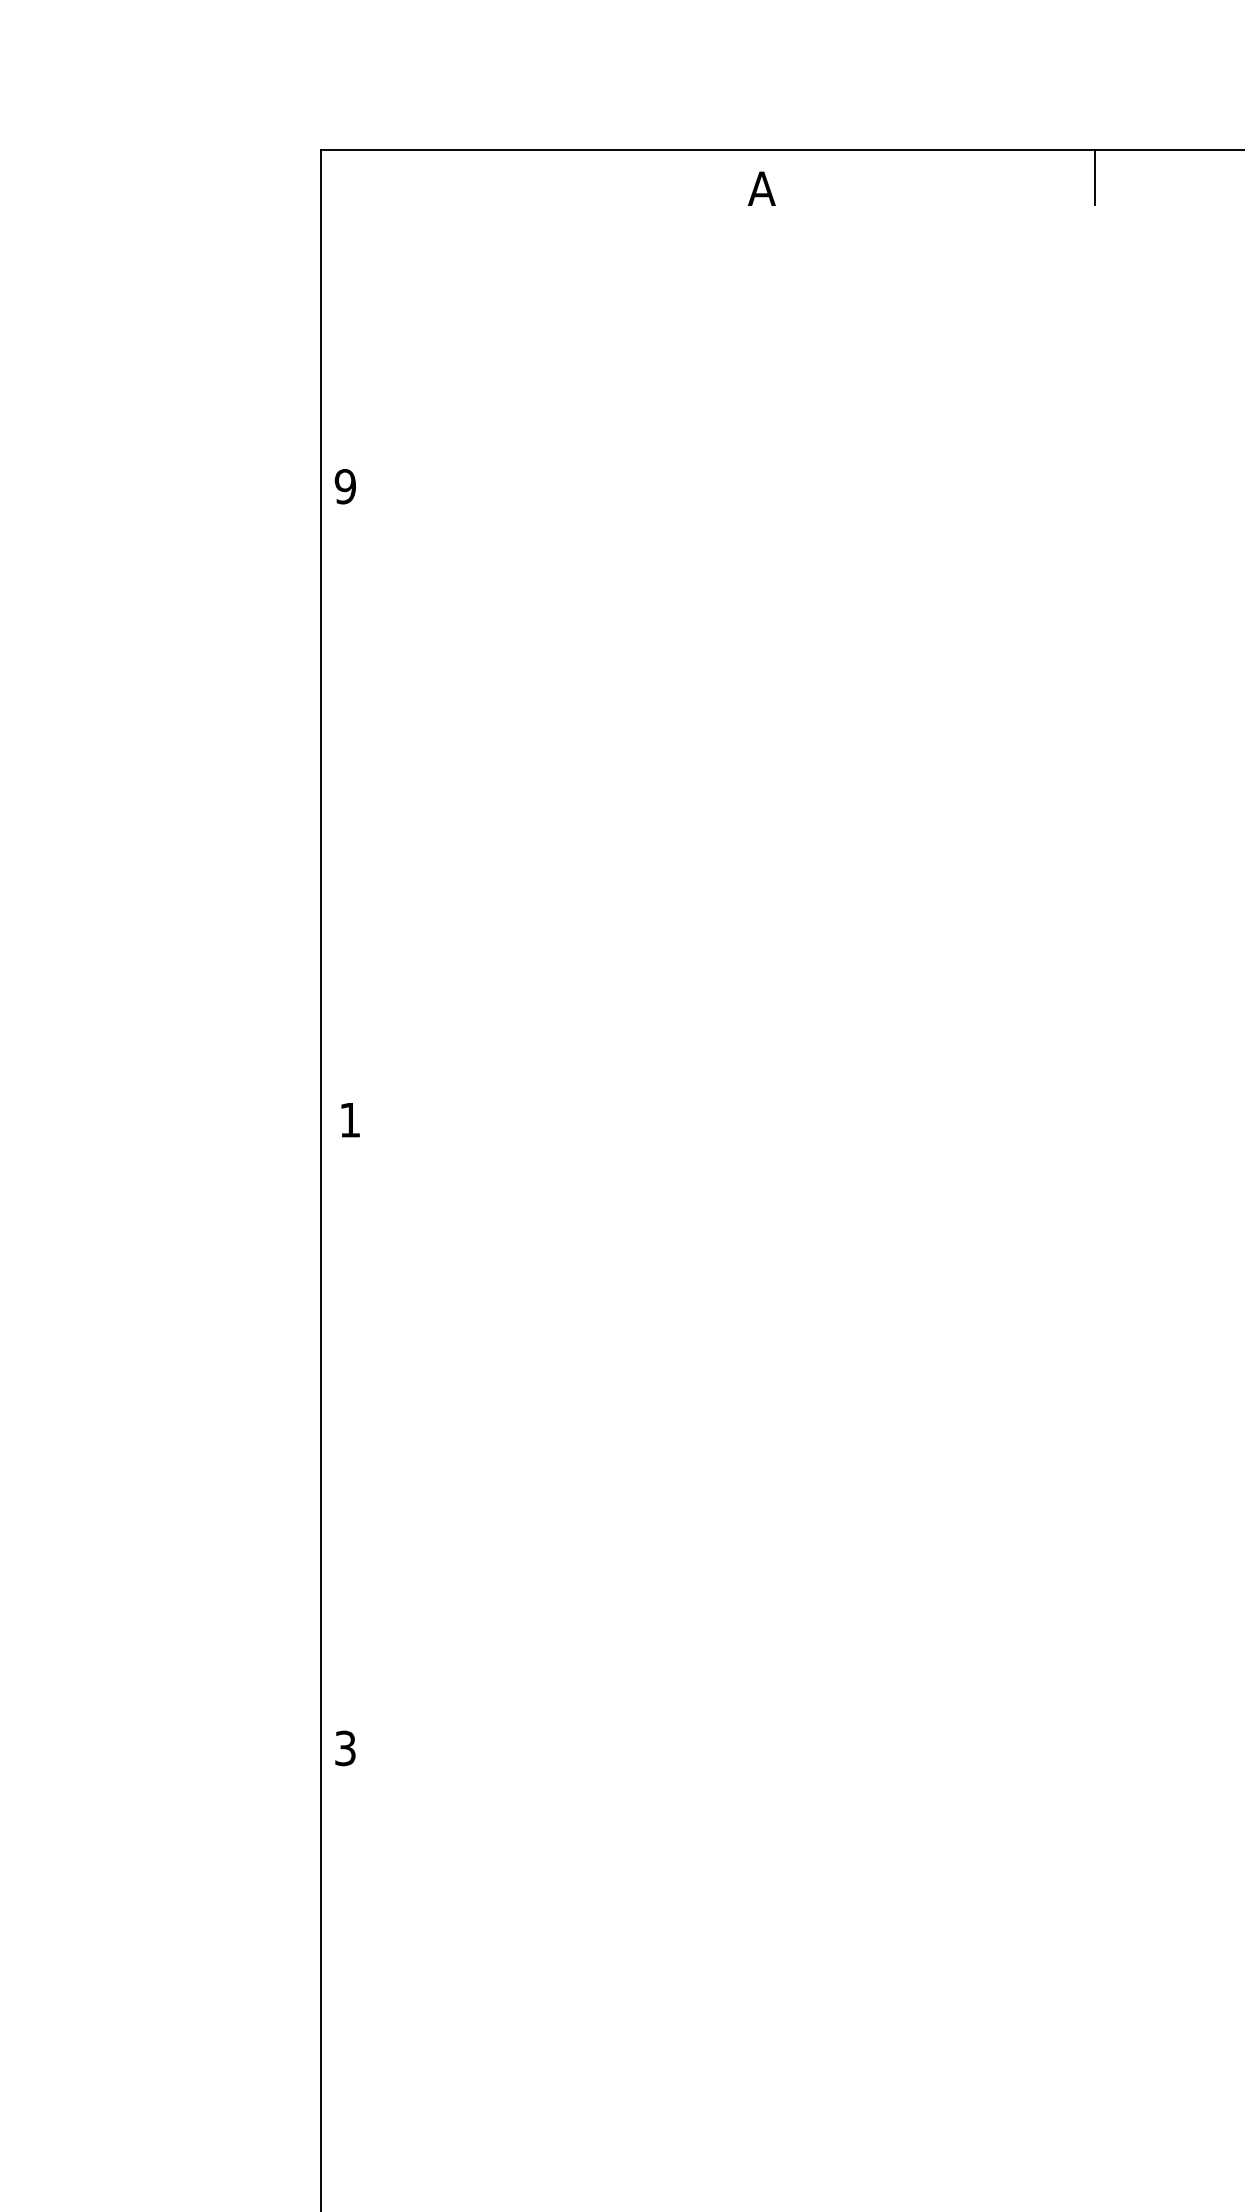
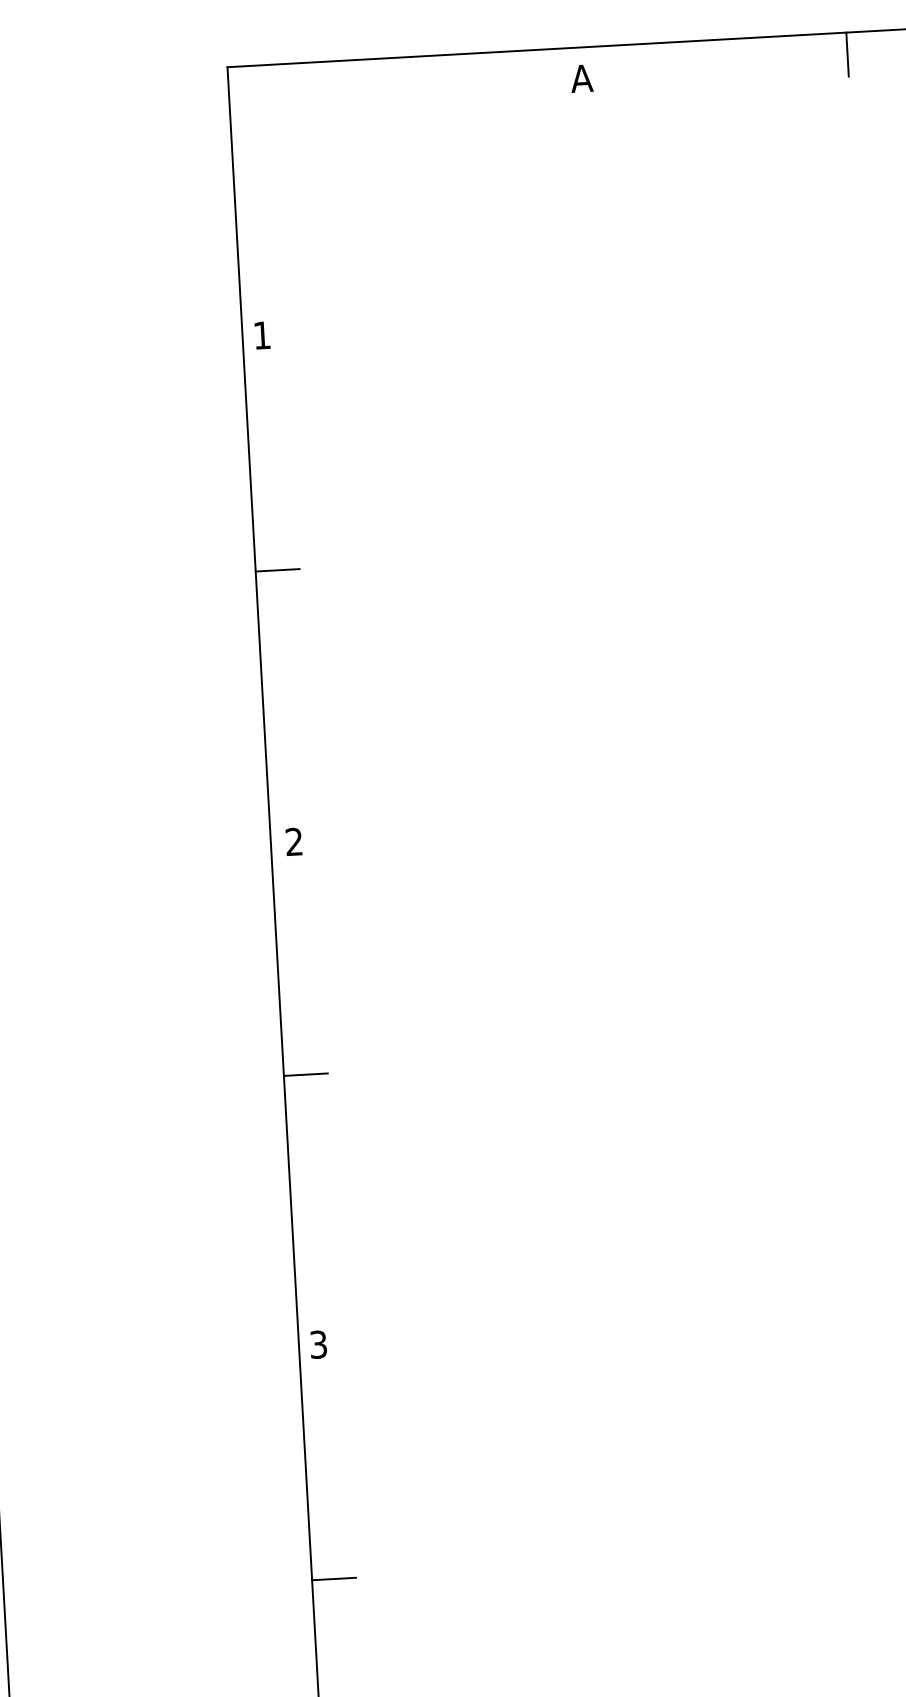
text: (344, 486) -> (261, 335), 9 -> 1
line: (347, 780) -> (276, 570), added
text: (349, 1119) -> (293, 841), 1 -> 2
line: (347, 1411) -> (305, 1075), added
line: (347, 2041) -> (333, 1579), added

